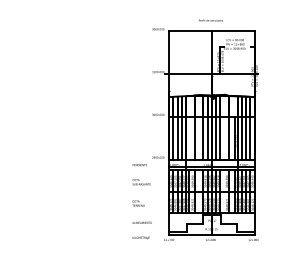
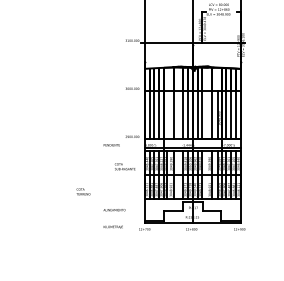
text: (141, 182) -> (124, 167), moved
text: (138, 203) -> (83, 191), moved

